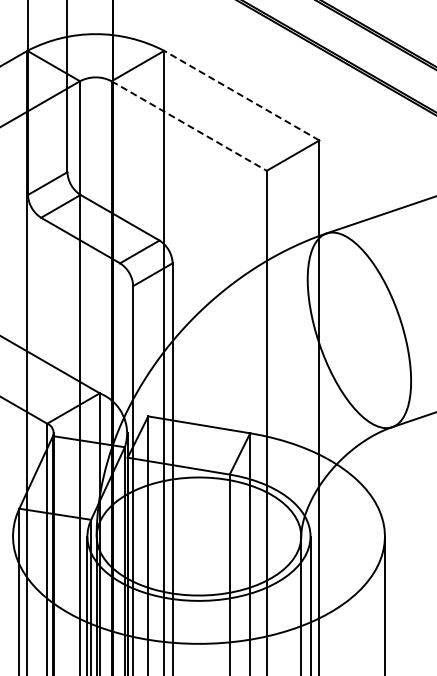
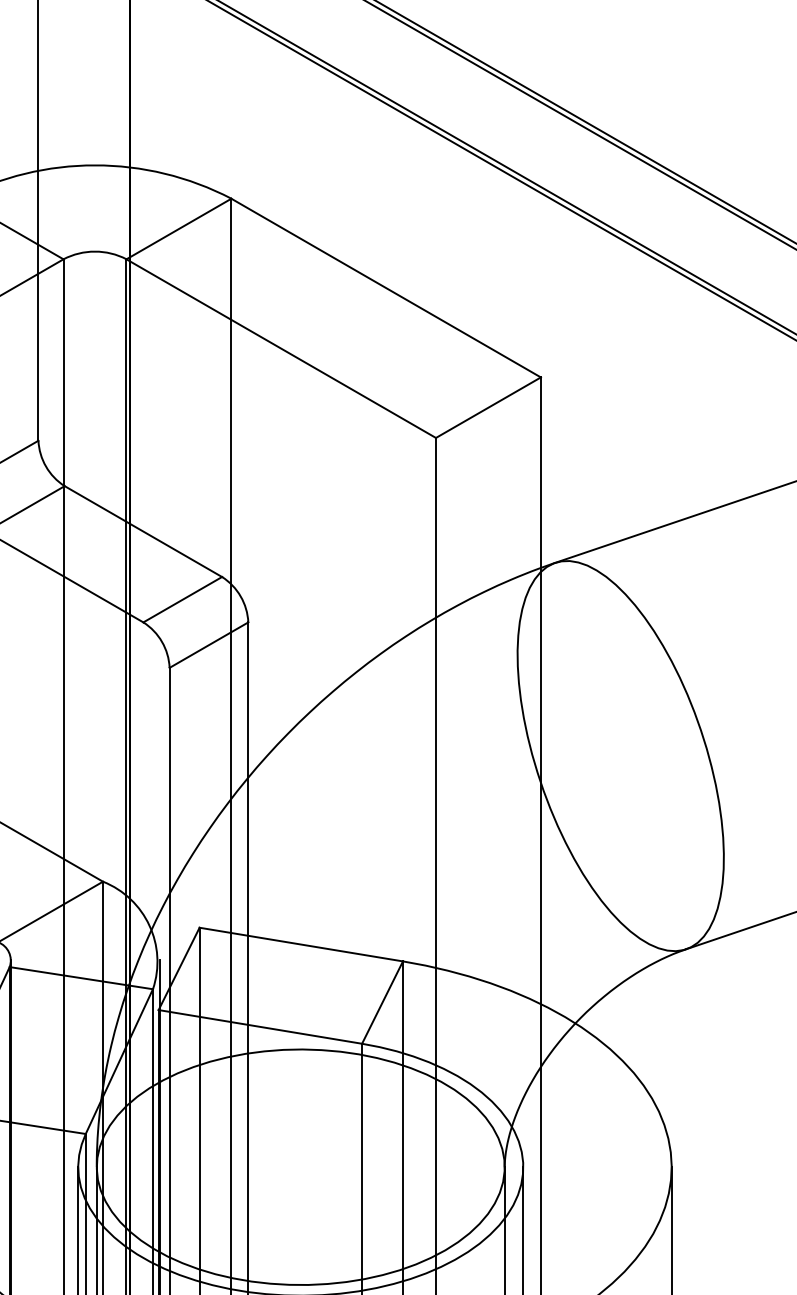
line: (241, 95) -> (385, 287), dashed -> solid
line: (189, 126) -> (281, 349), dashed -> solid

